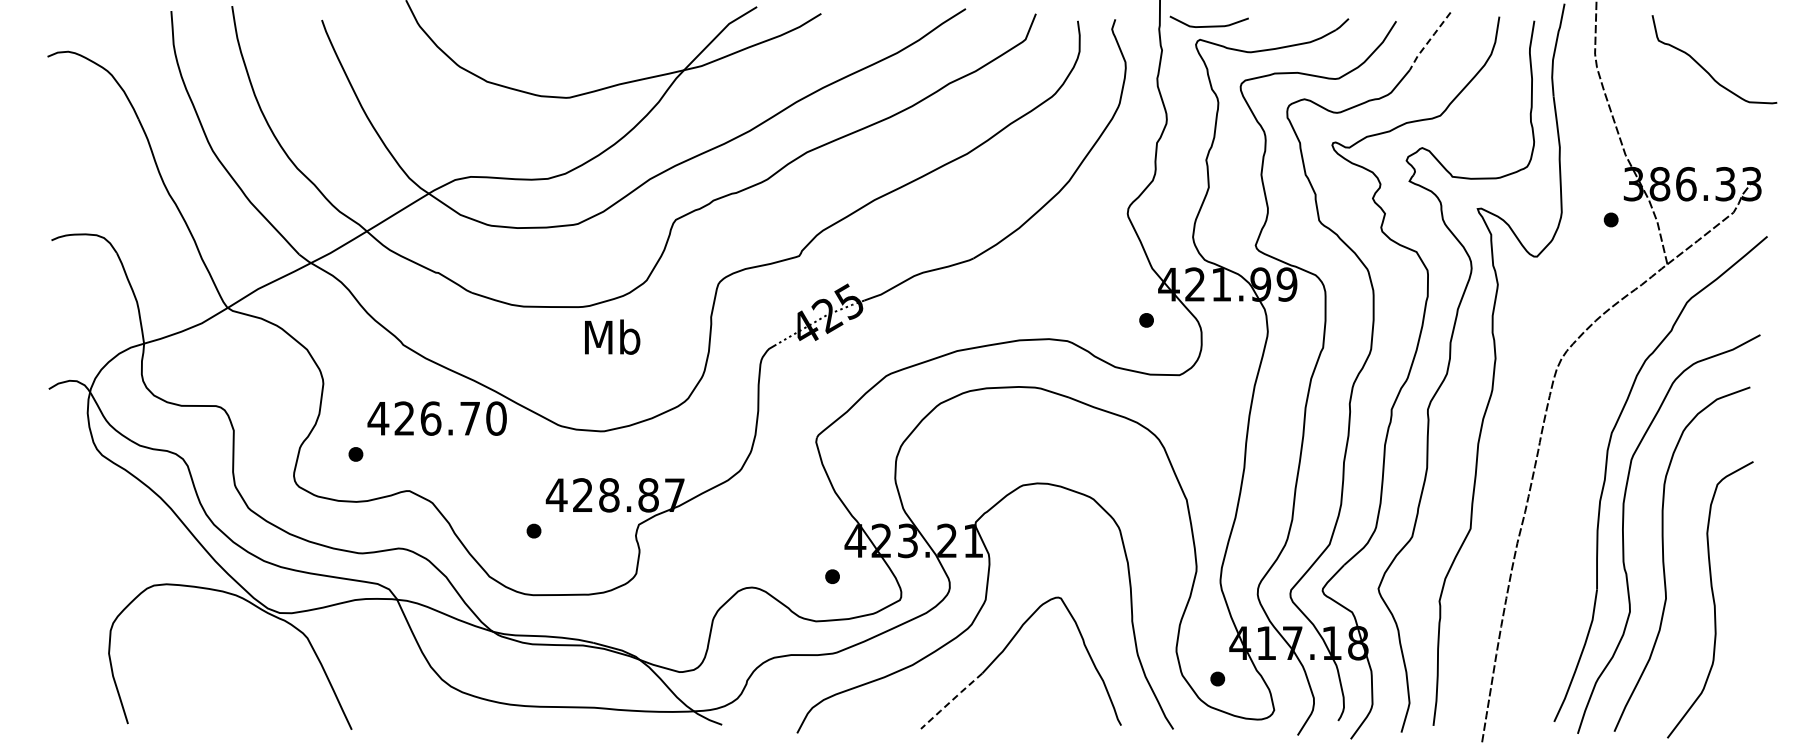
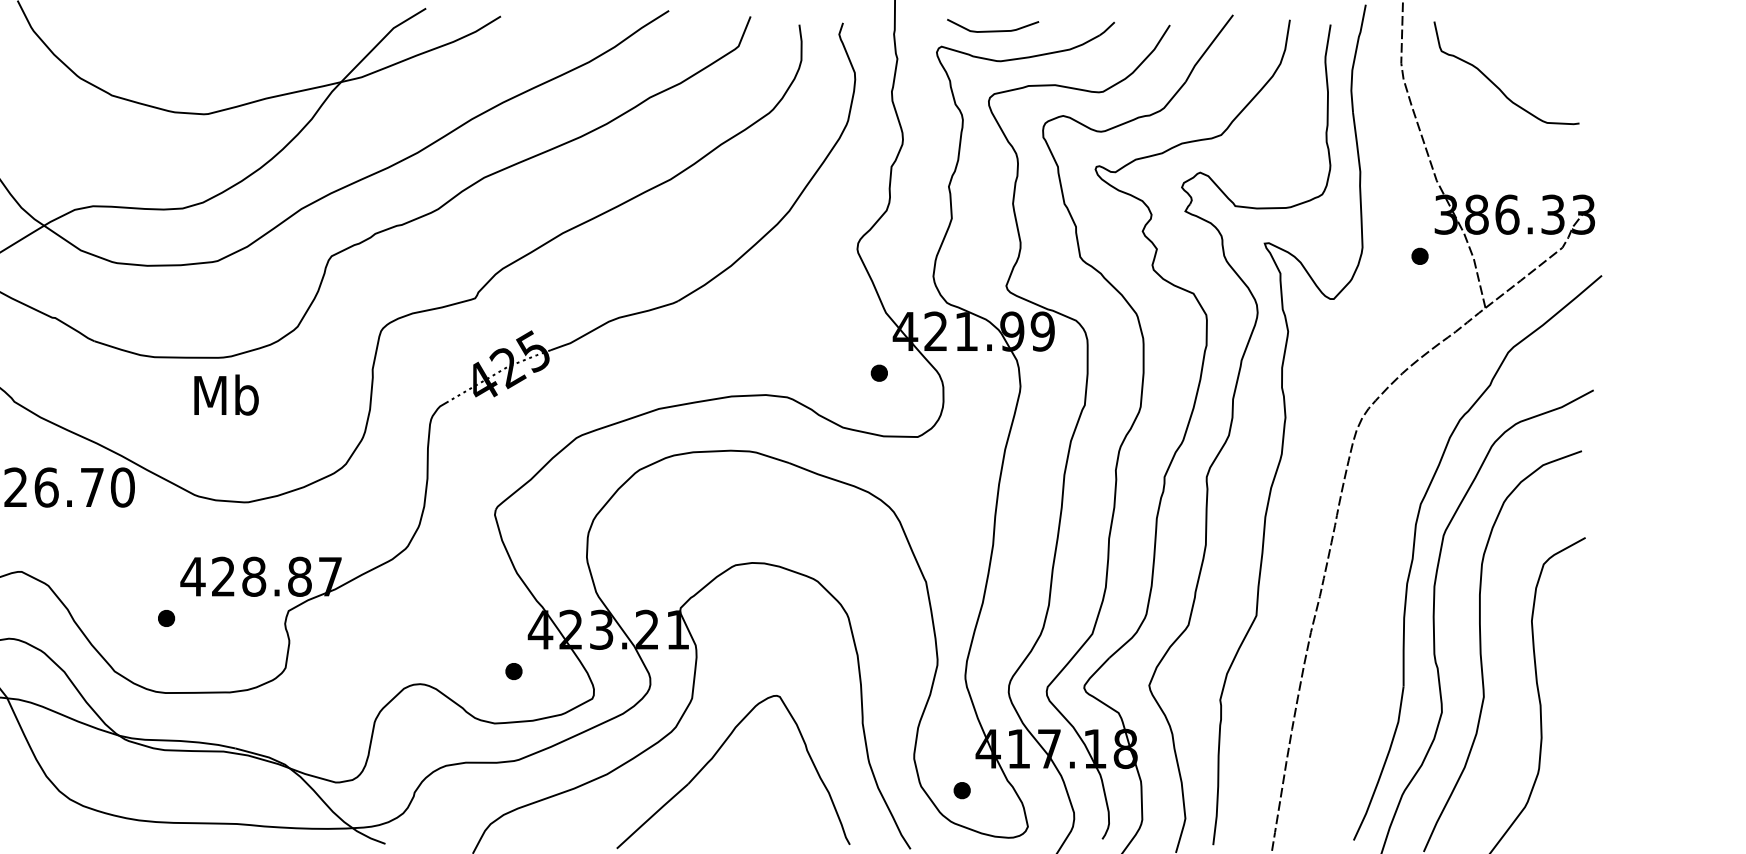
curve: (1208, 25) -> (992, 30), moved
line: (1429, 41) -> (1208, 48), dashed -> solid
curve: (1704, 68) -> (1494, 83), moved
text: (612, 336) -> (226, 394), moved
line: (951, 700) -> (652, 815), dashed -> solid

